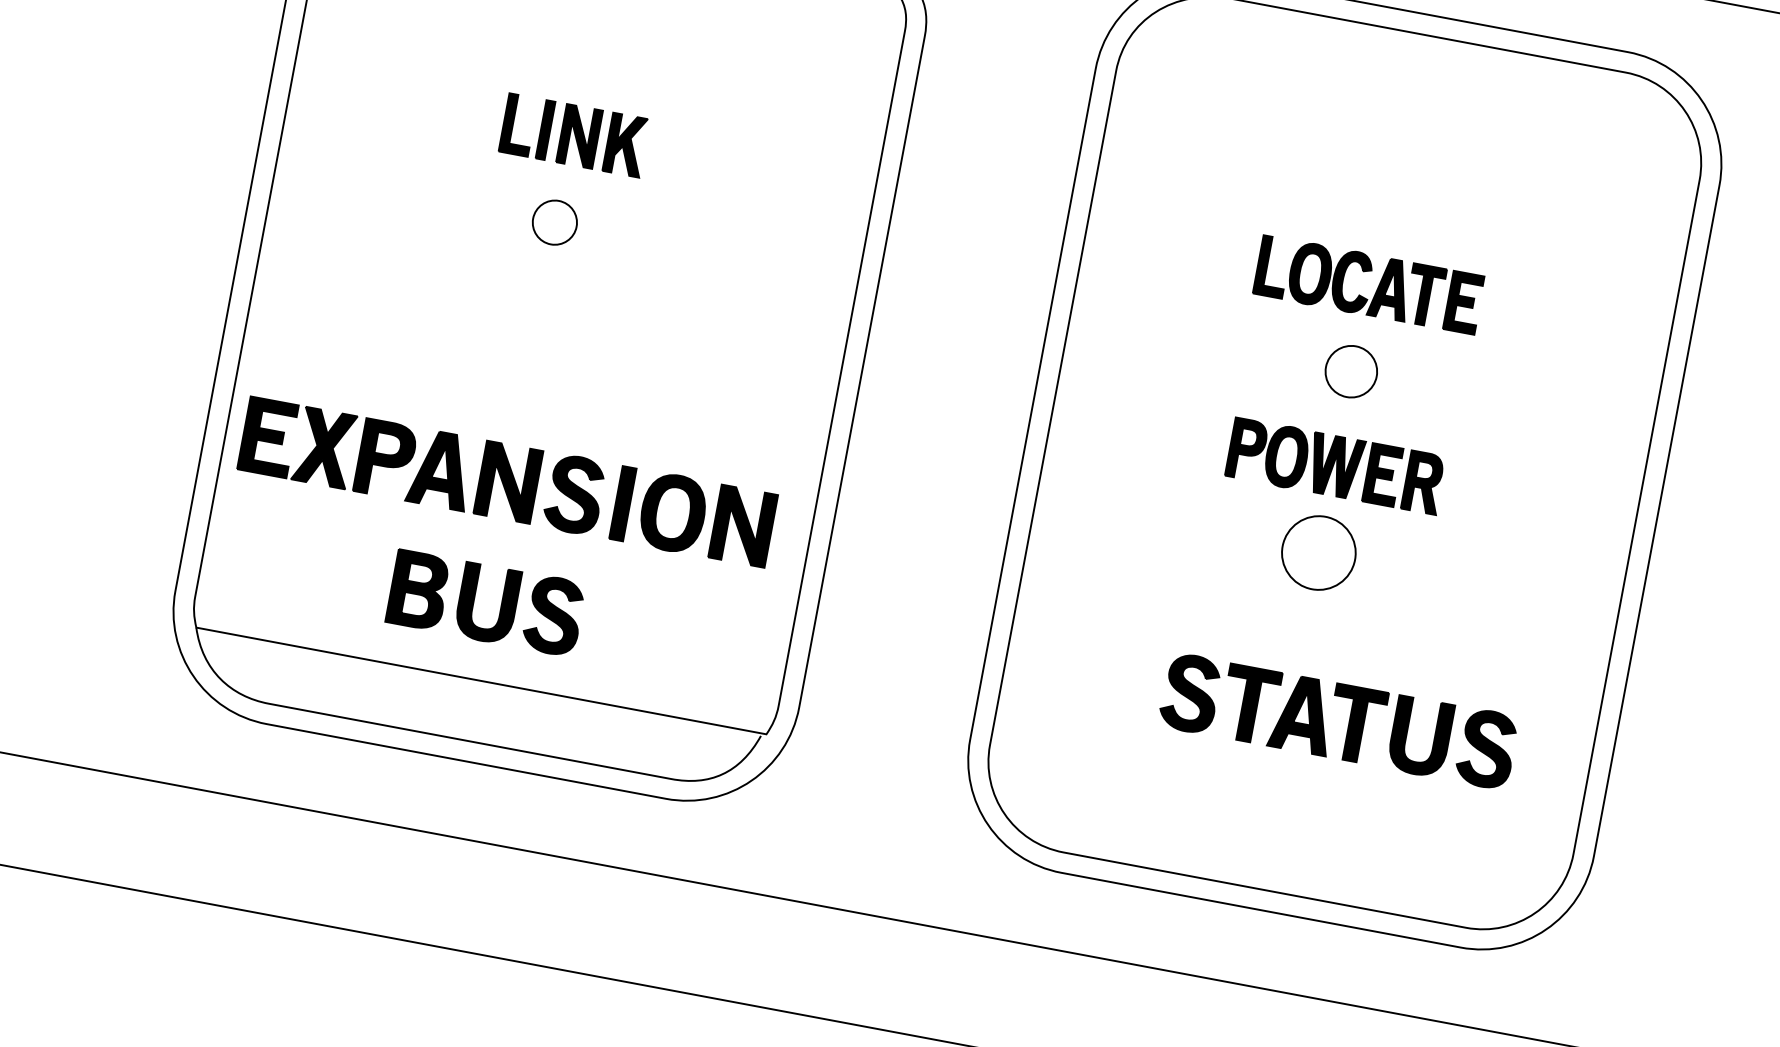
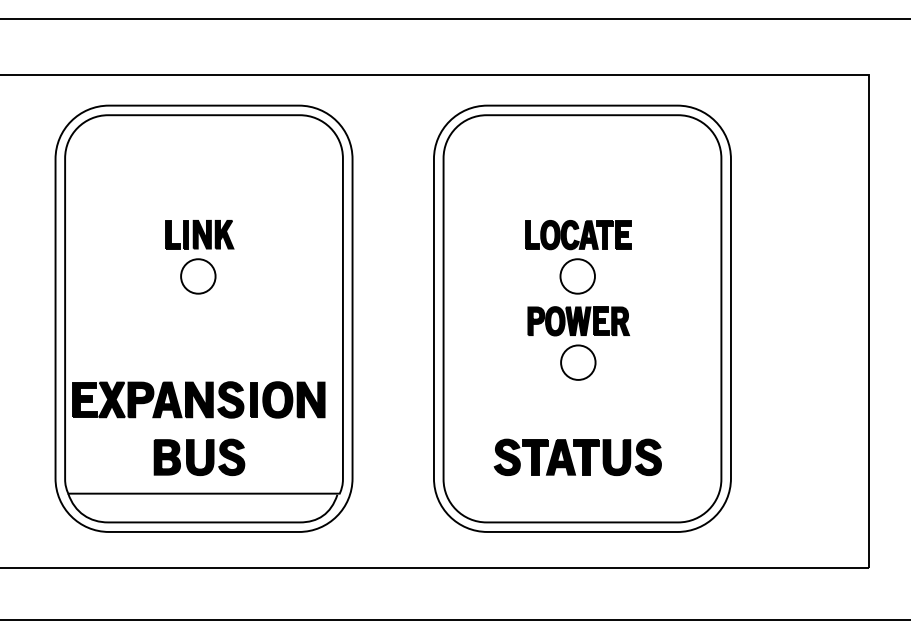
part: (555, 222) -> (198, 276), size x1.67
part: (1351, 371) -> (577, 276), size x1.43
part: (1338, 719) -> (577, 456), moved

